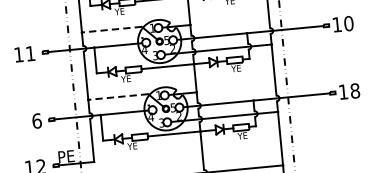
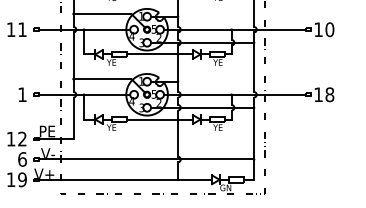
line: (111, 30) -> (102, 14), dashed -> solid
line: (118, 97) -> (102, 79), dashed -> solid
text: (36, 120) -> (22, 94), 6 -> 1

